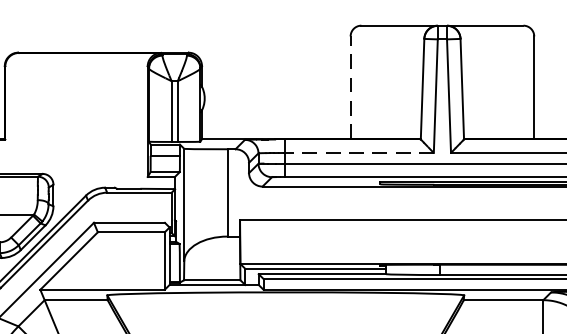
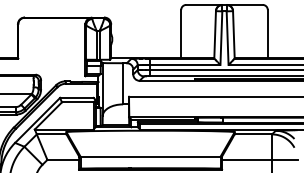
line: (351, 86) -> (181, 33), dashed -> solid
line: (357, 151) -> (184, 64), dashed -> solid

